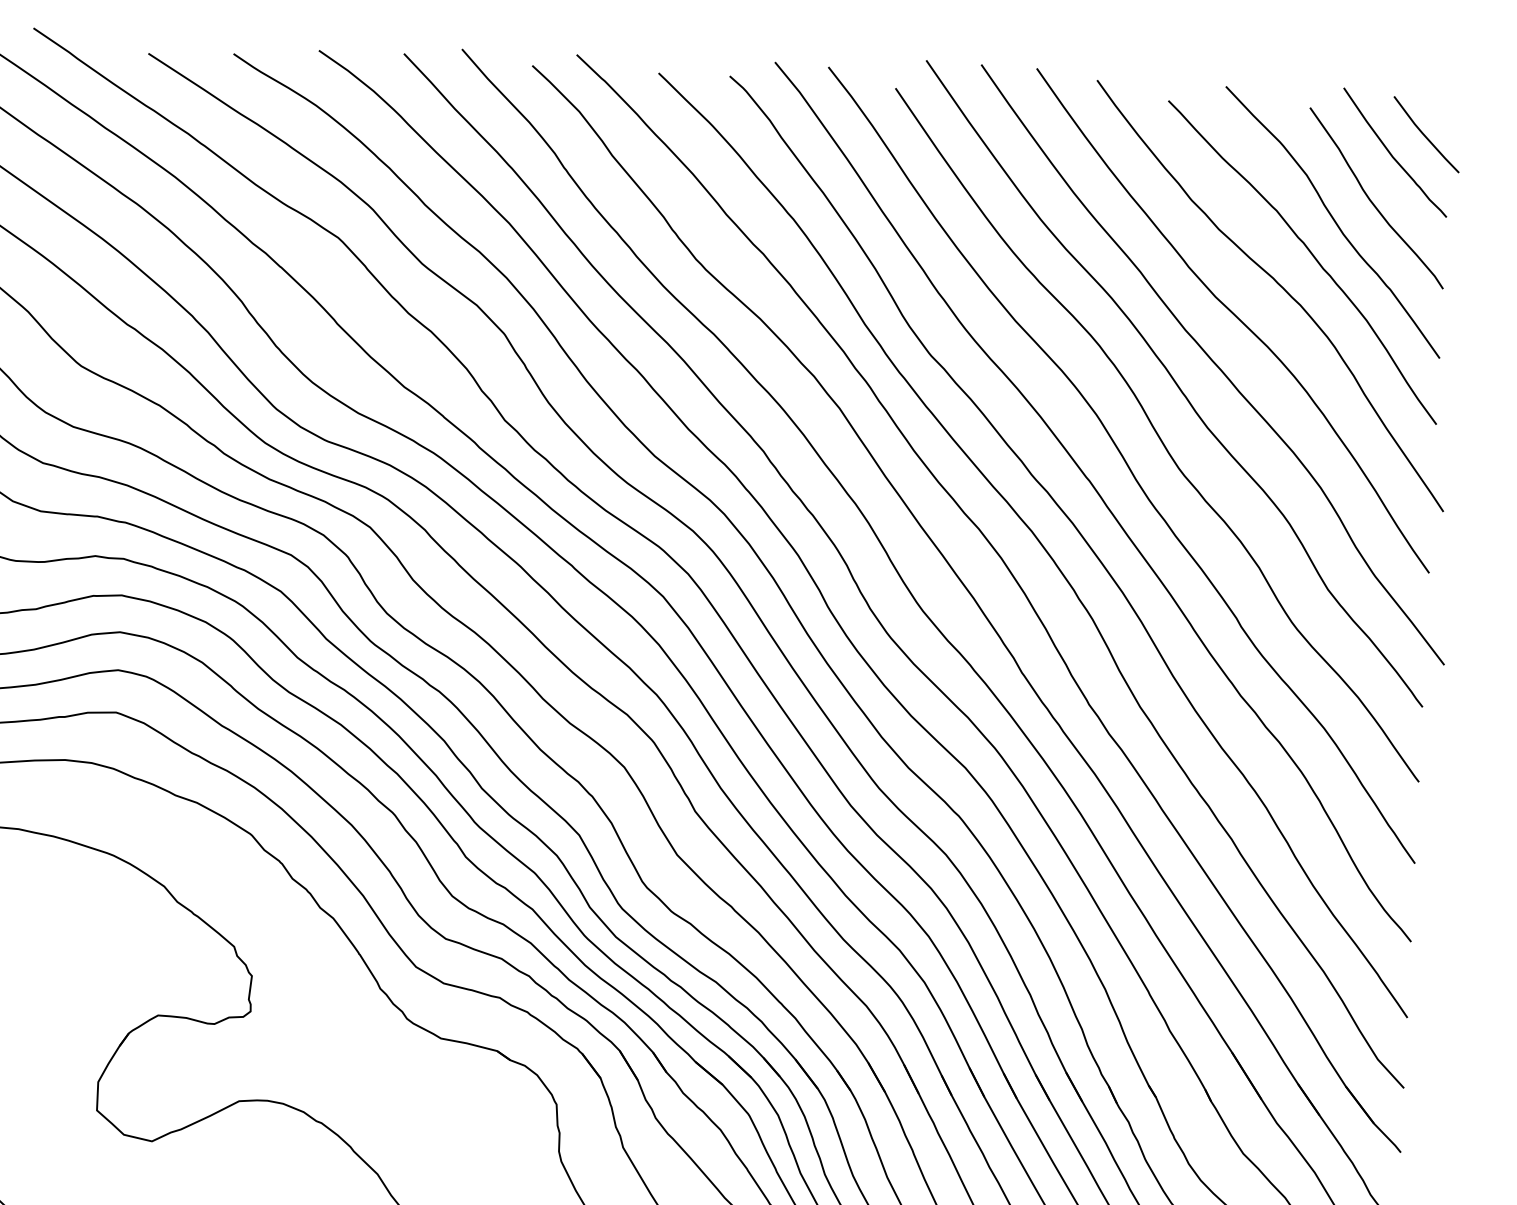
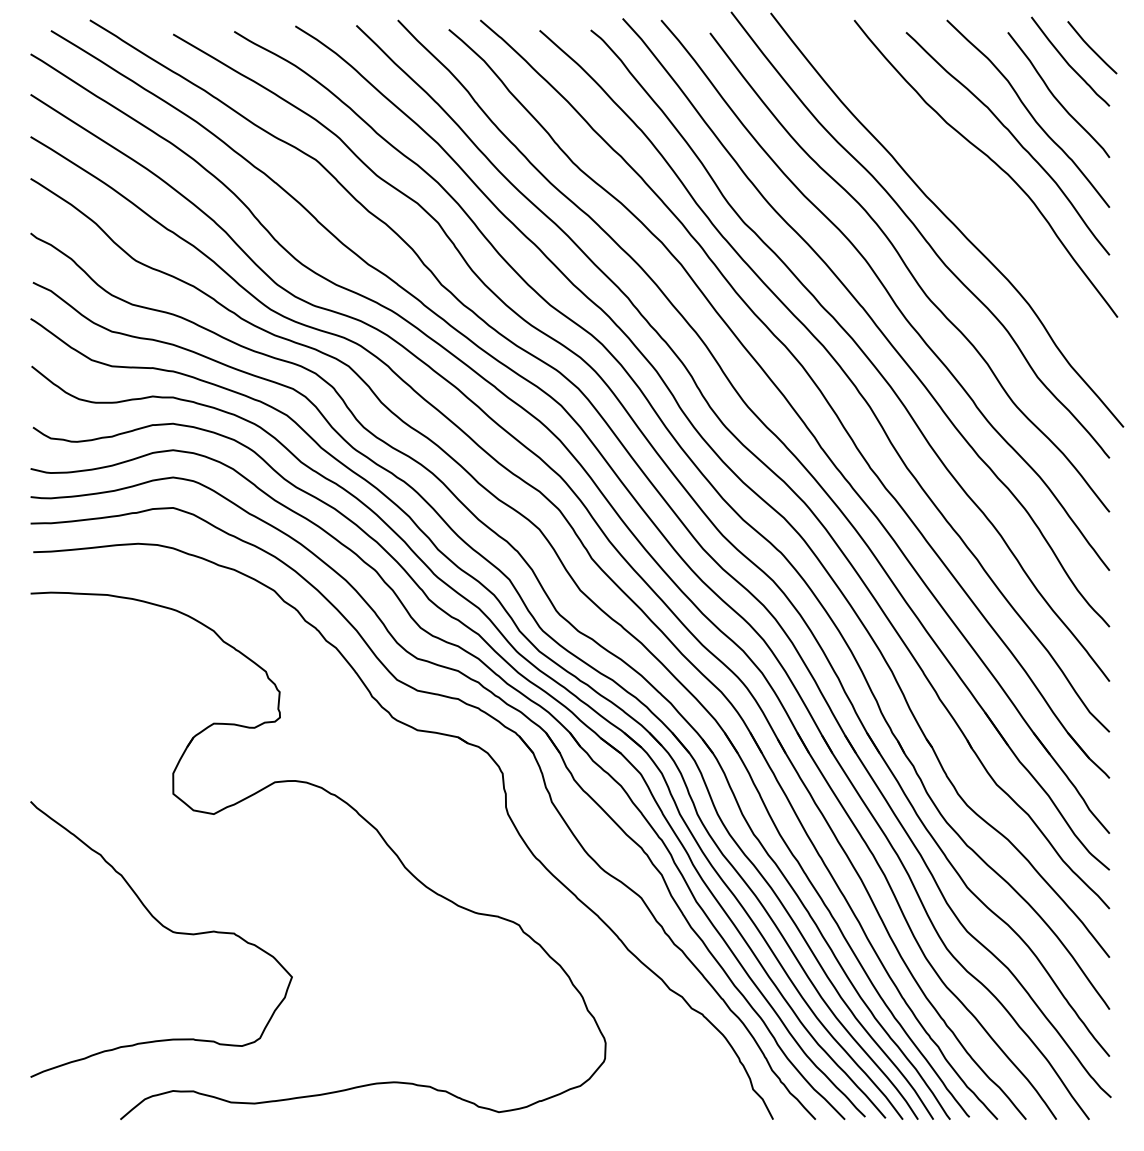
curve: (1235, 317) -> (961, 185), removed

